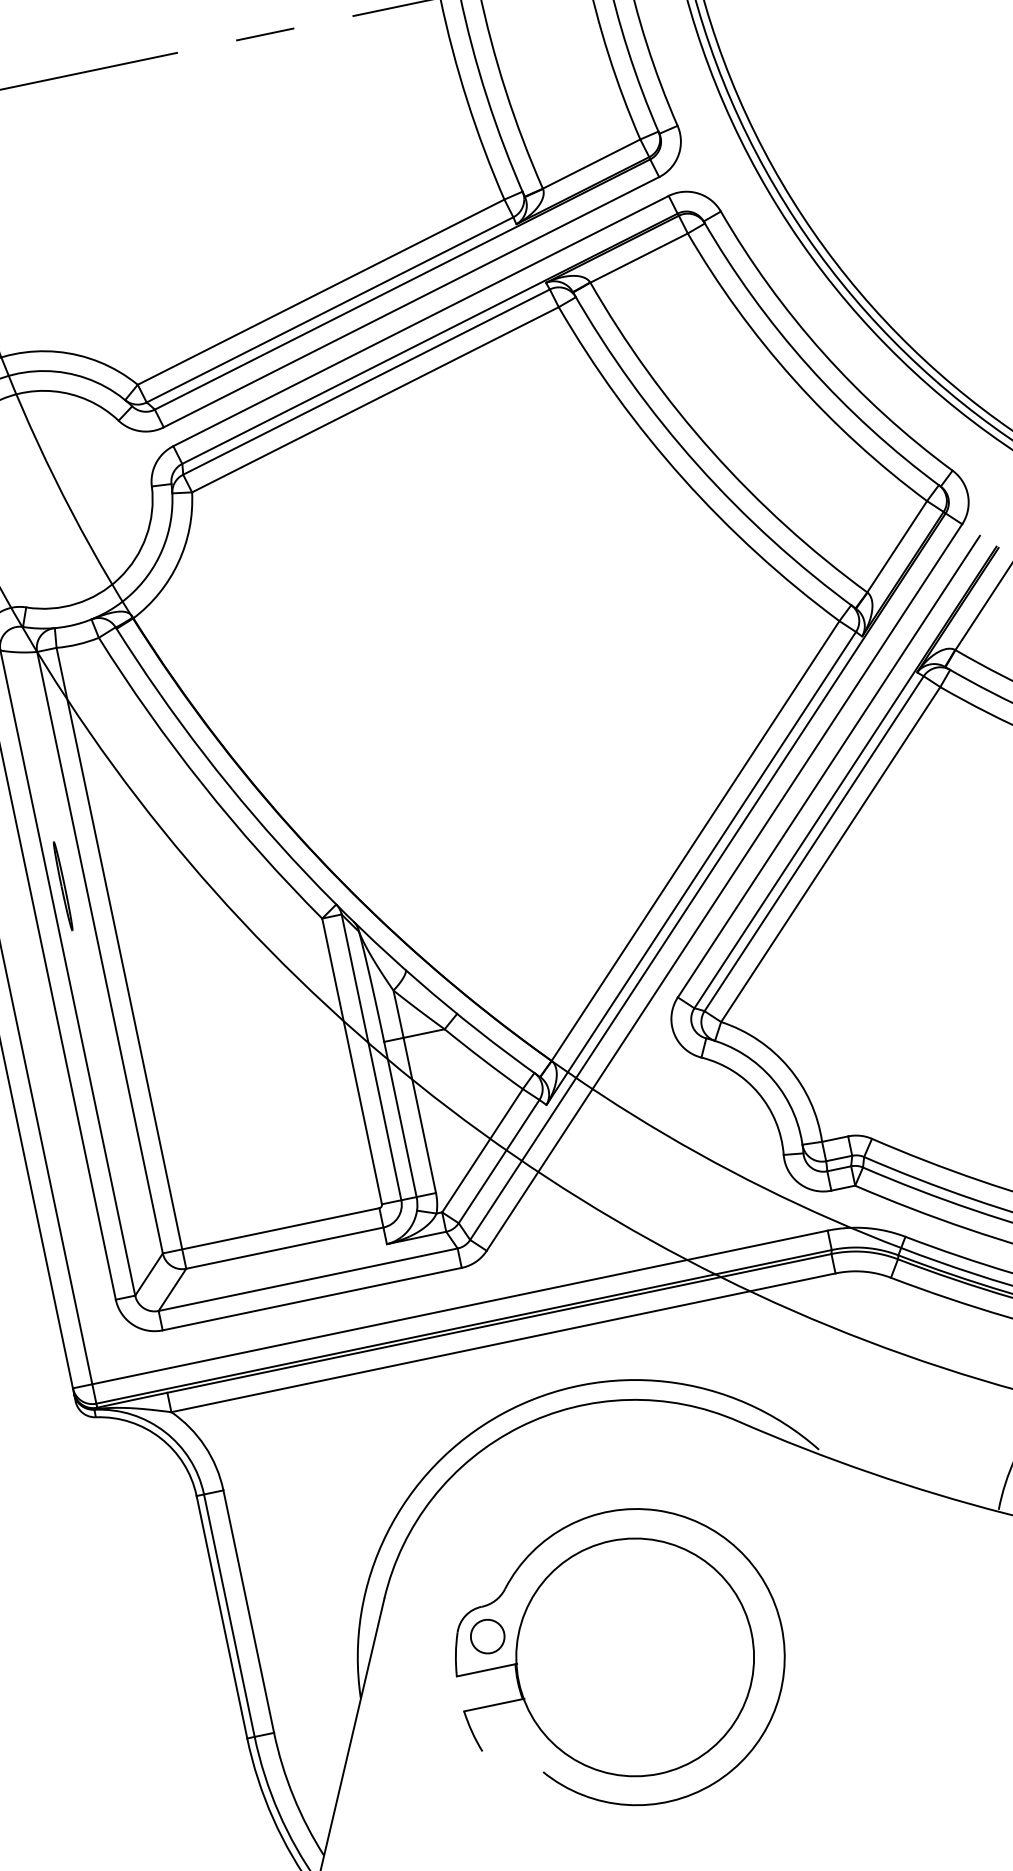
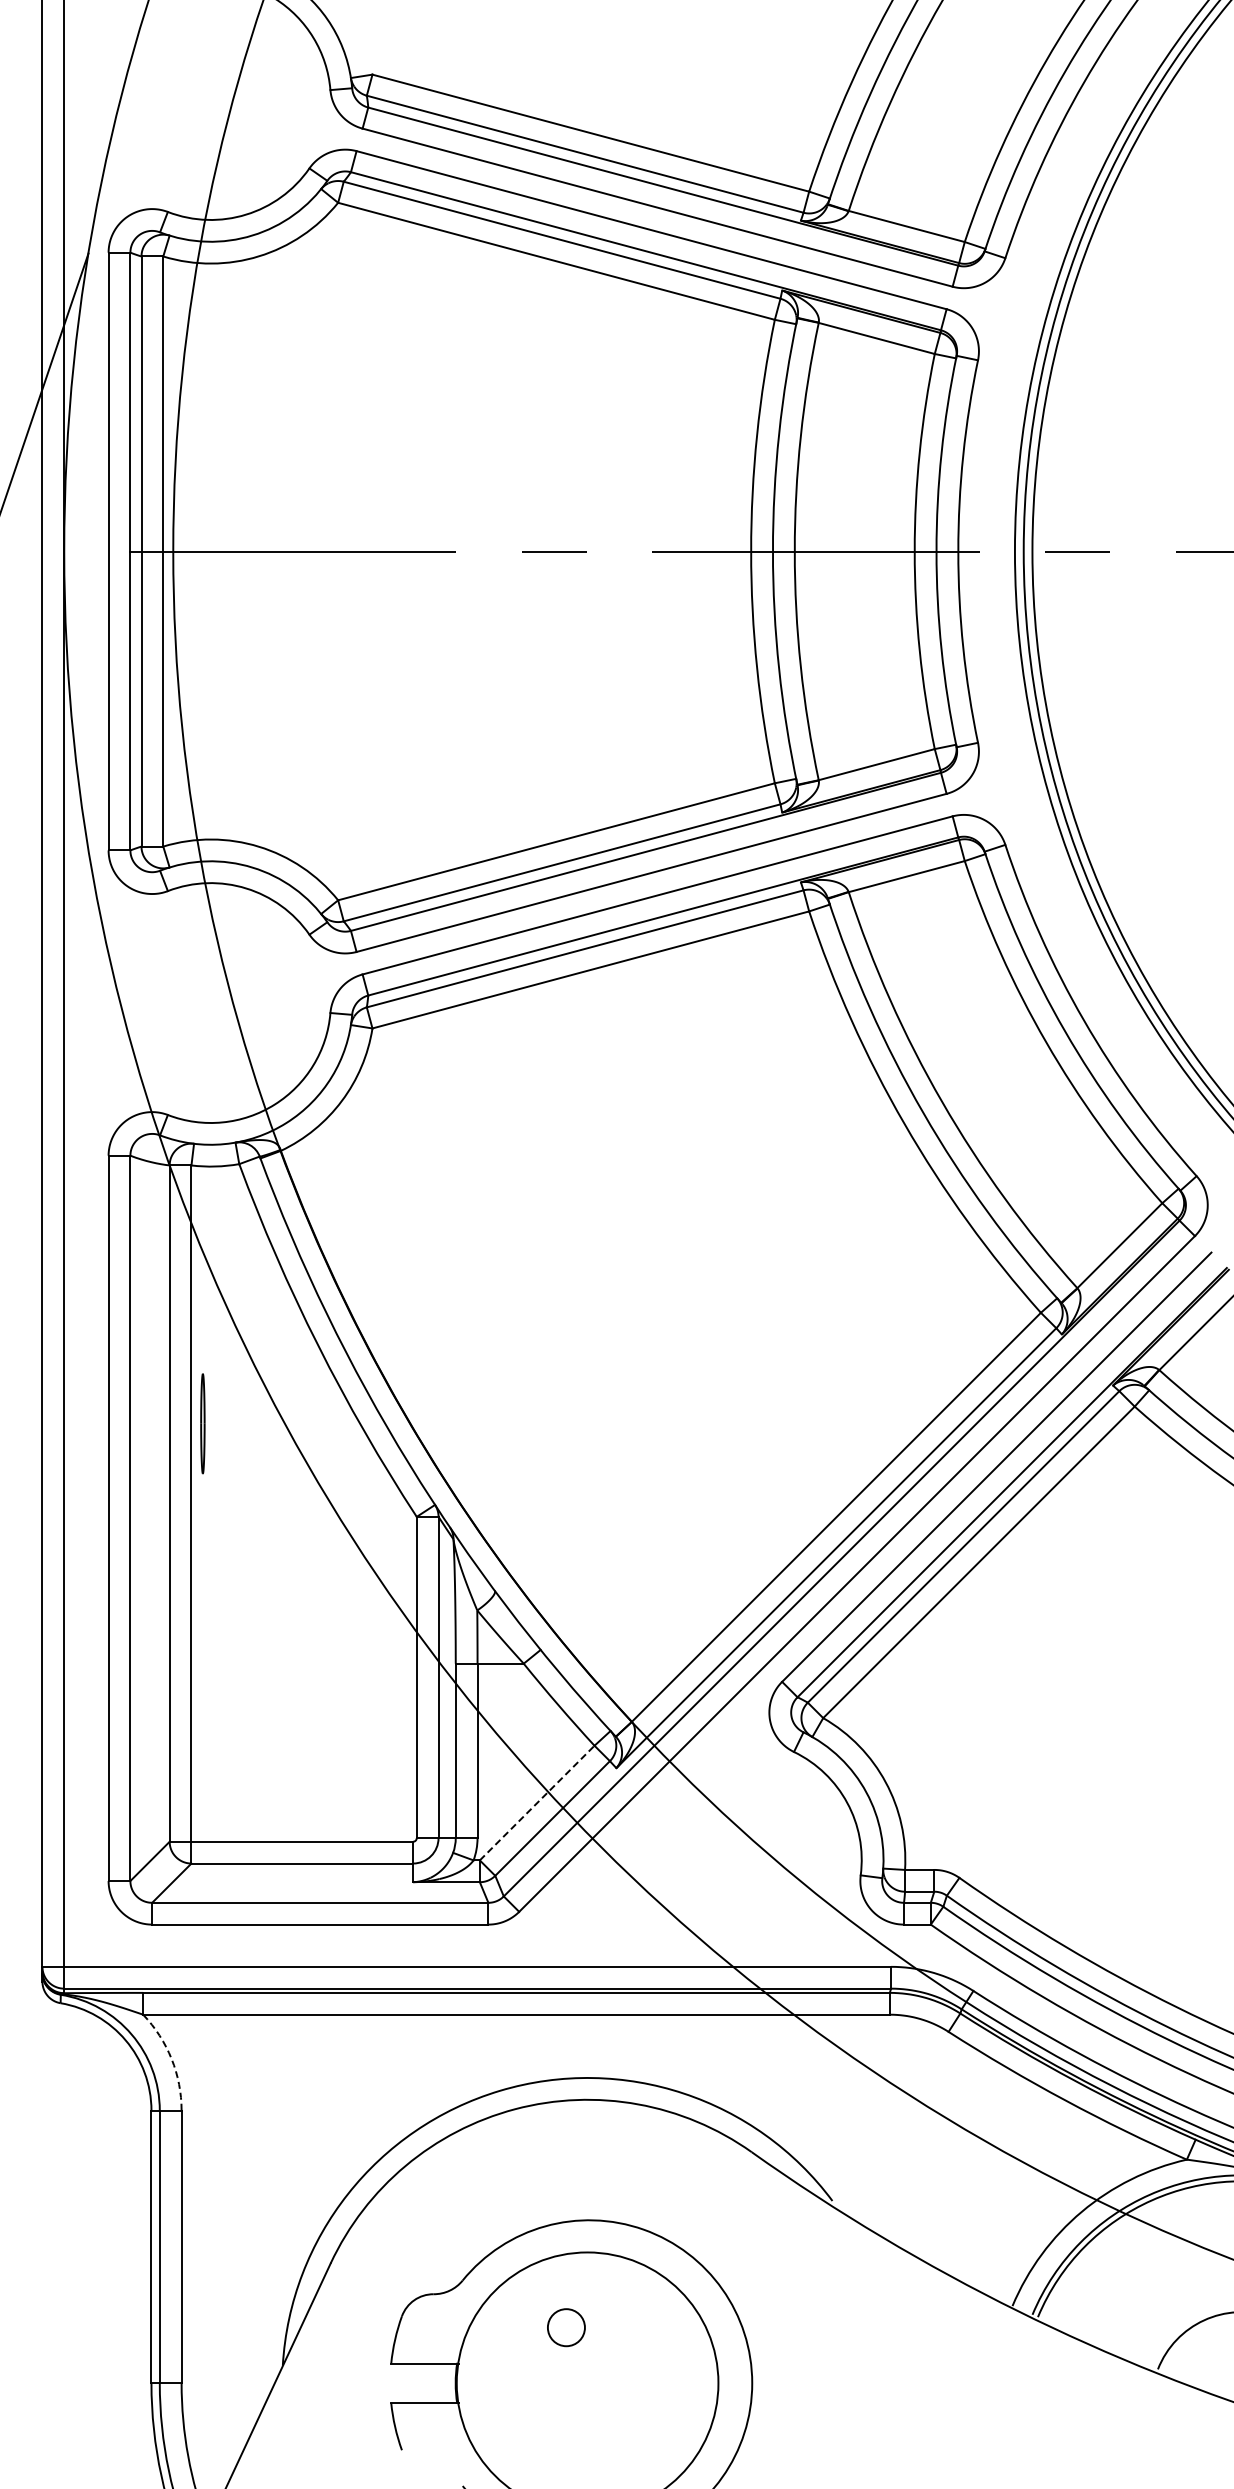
part: (62, 886) -> (202, 1423), moved
line: (482, 1150) -> (537, 1802), solid -> dashed
arc: (204, 1446) -> (171, 2059), solid -> dashed
circle: (487, 1636) -> (566, 2327), moved

